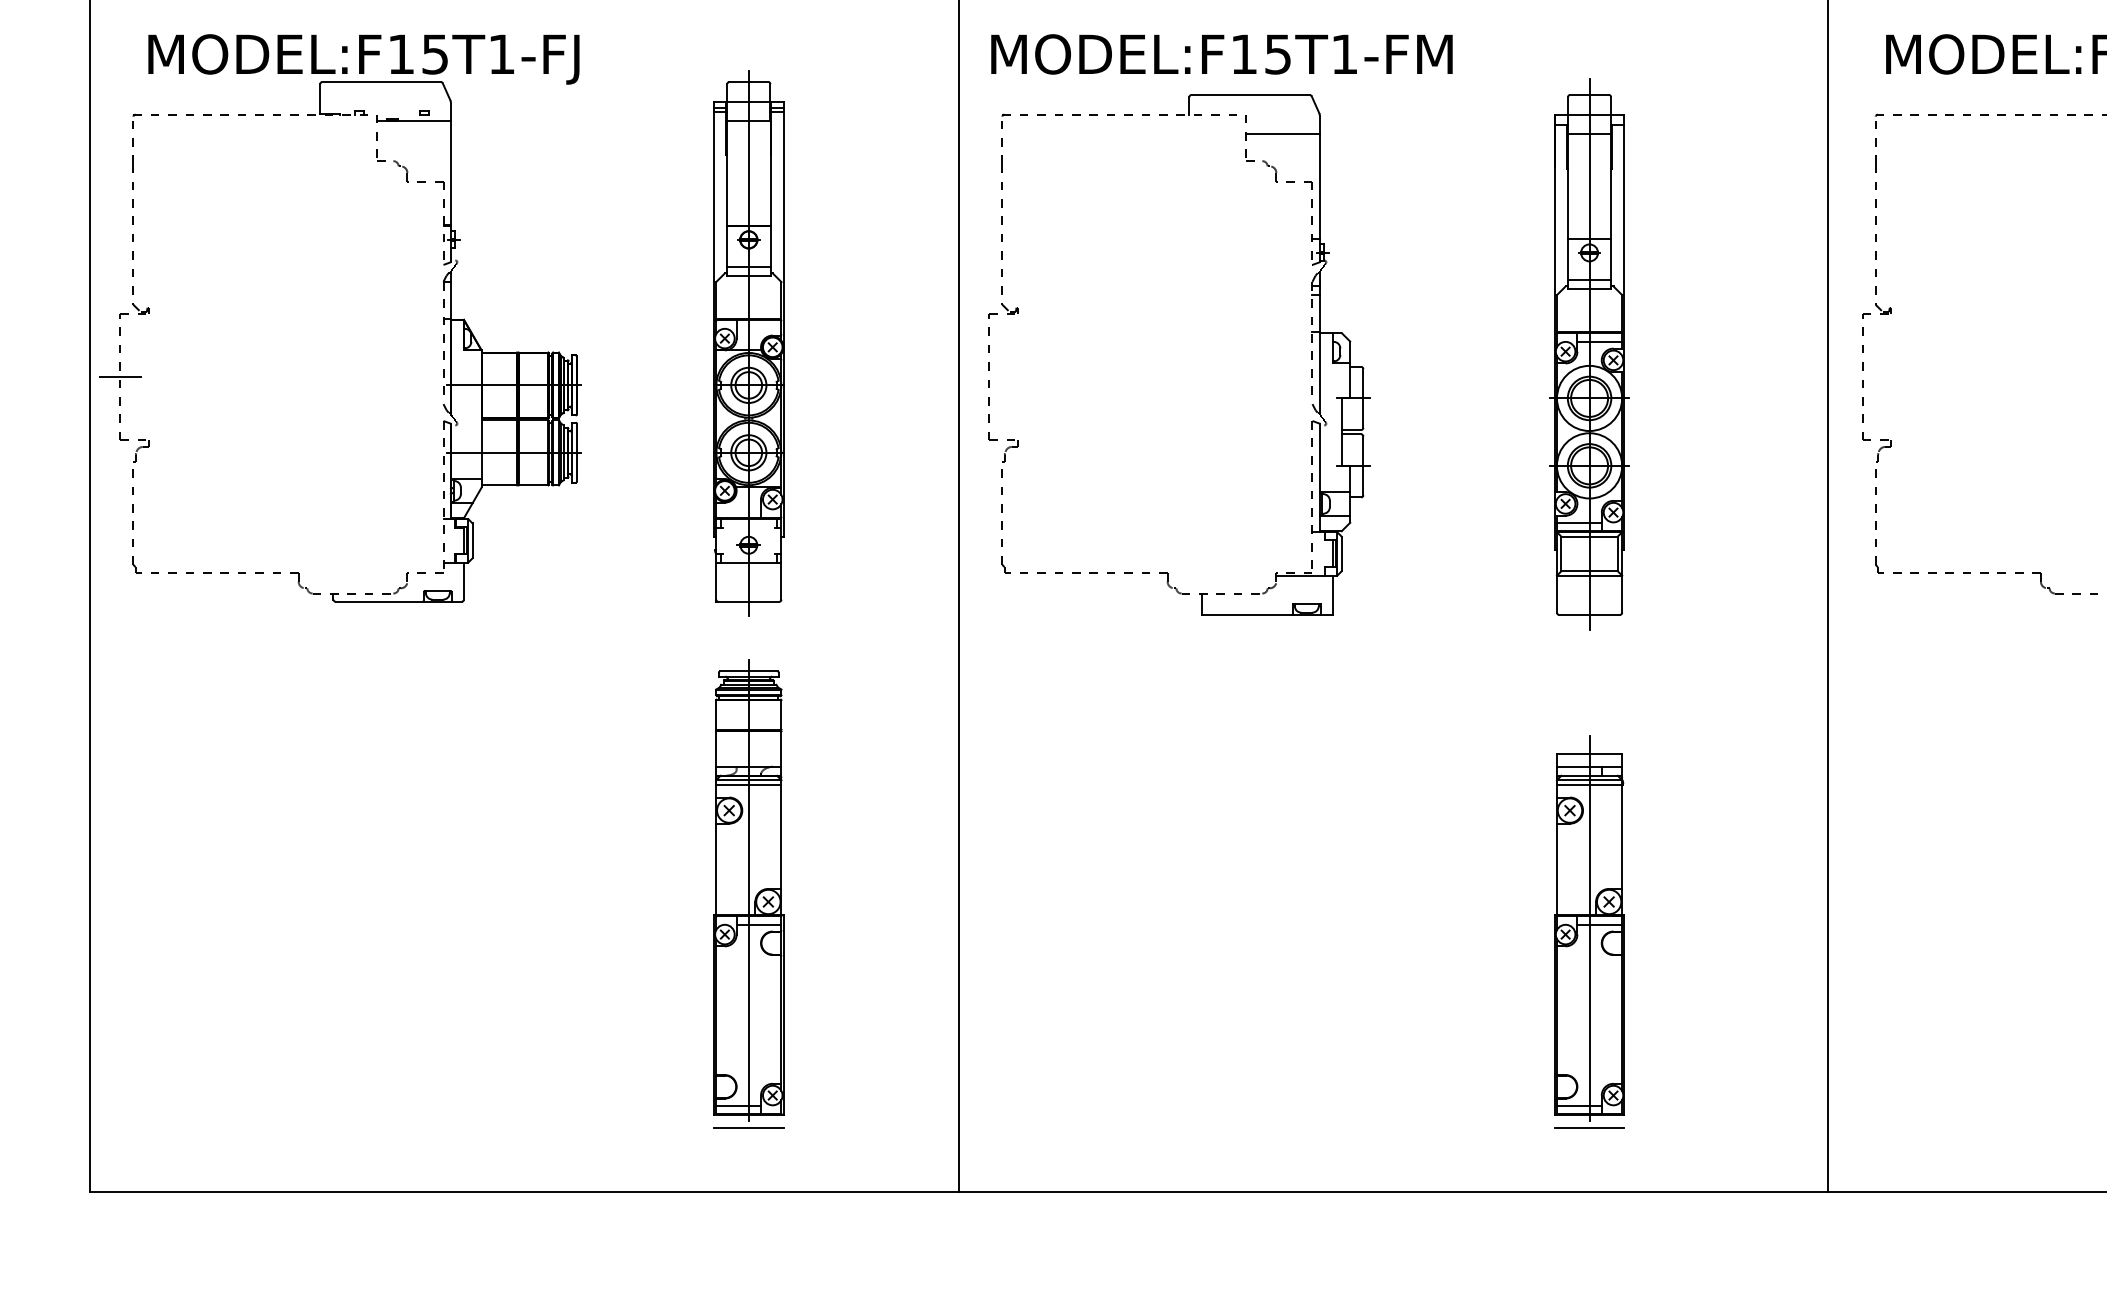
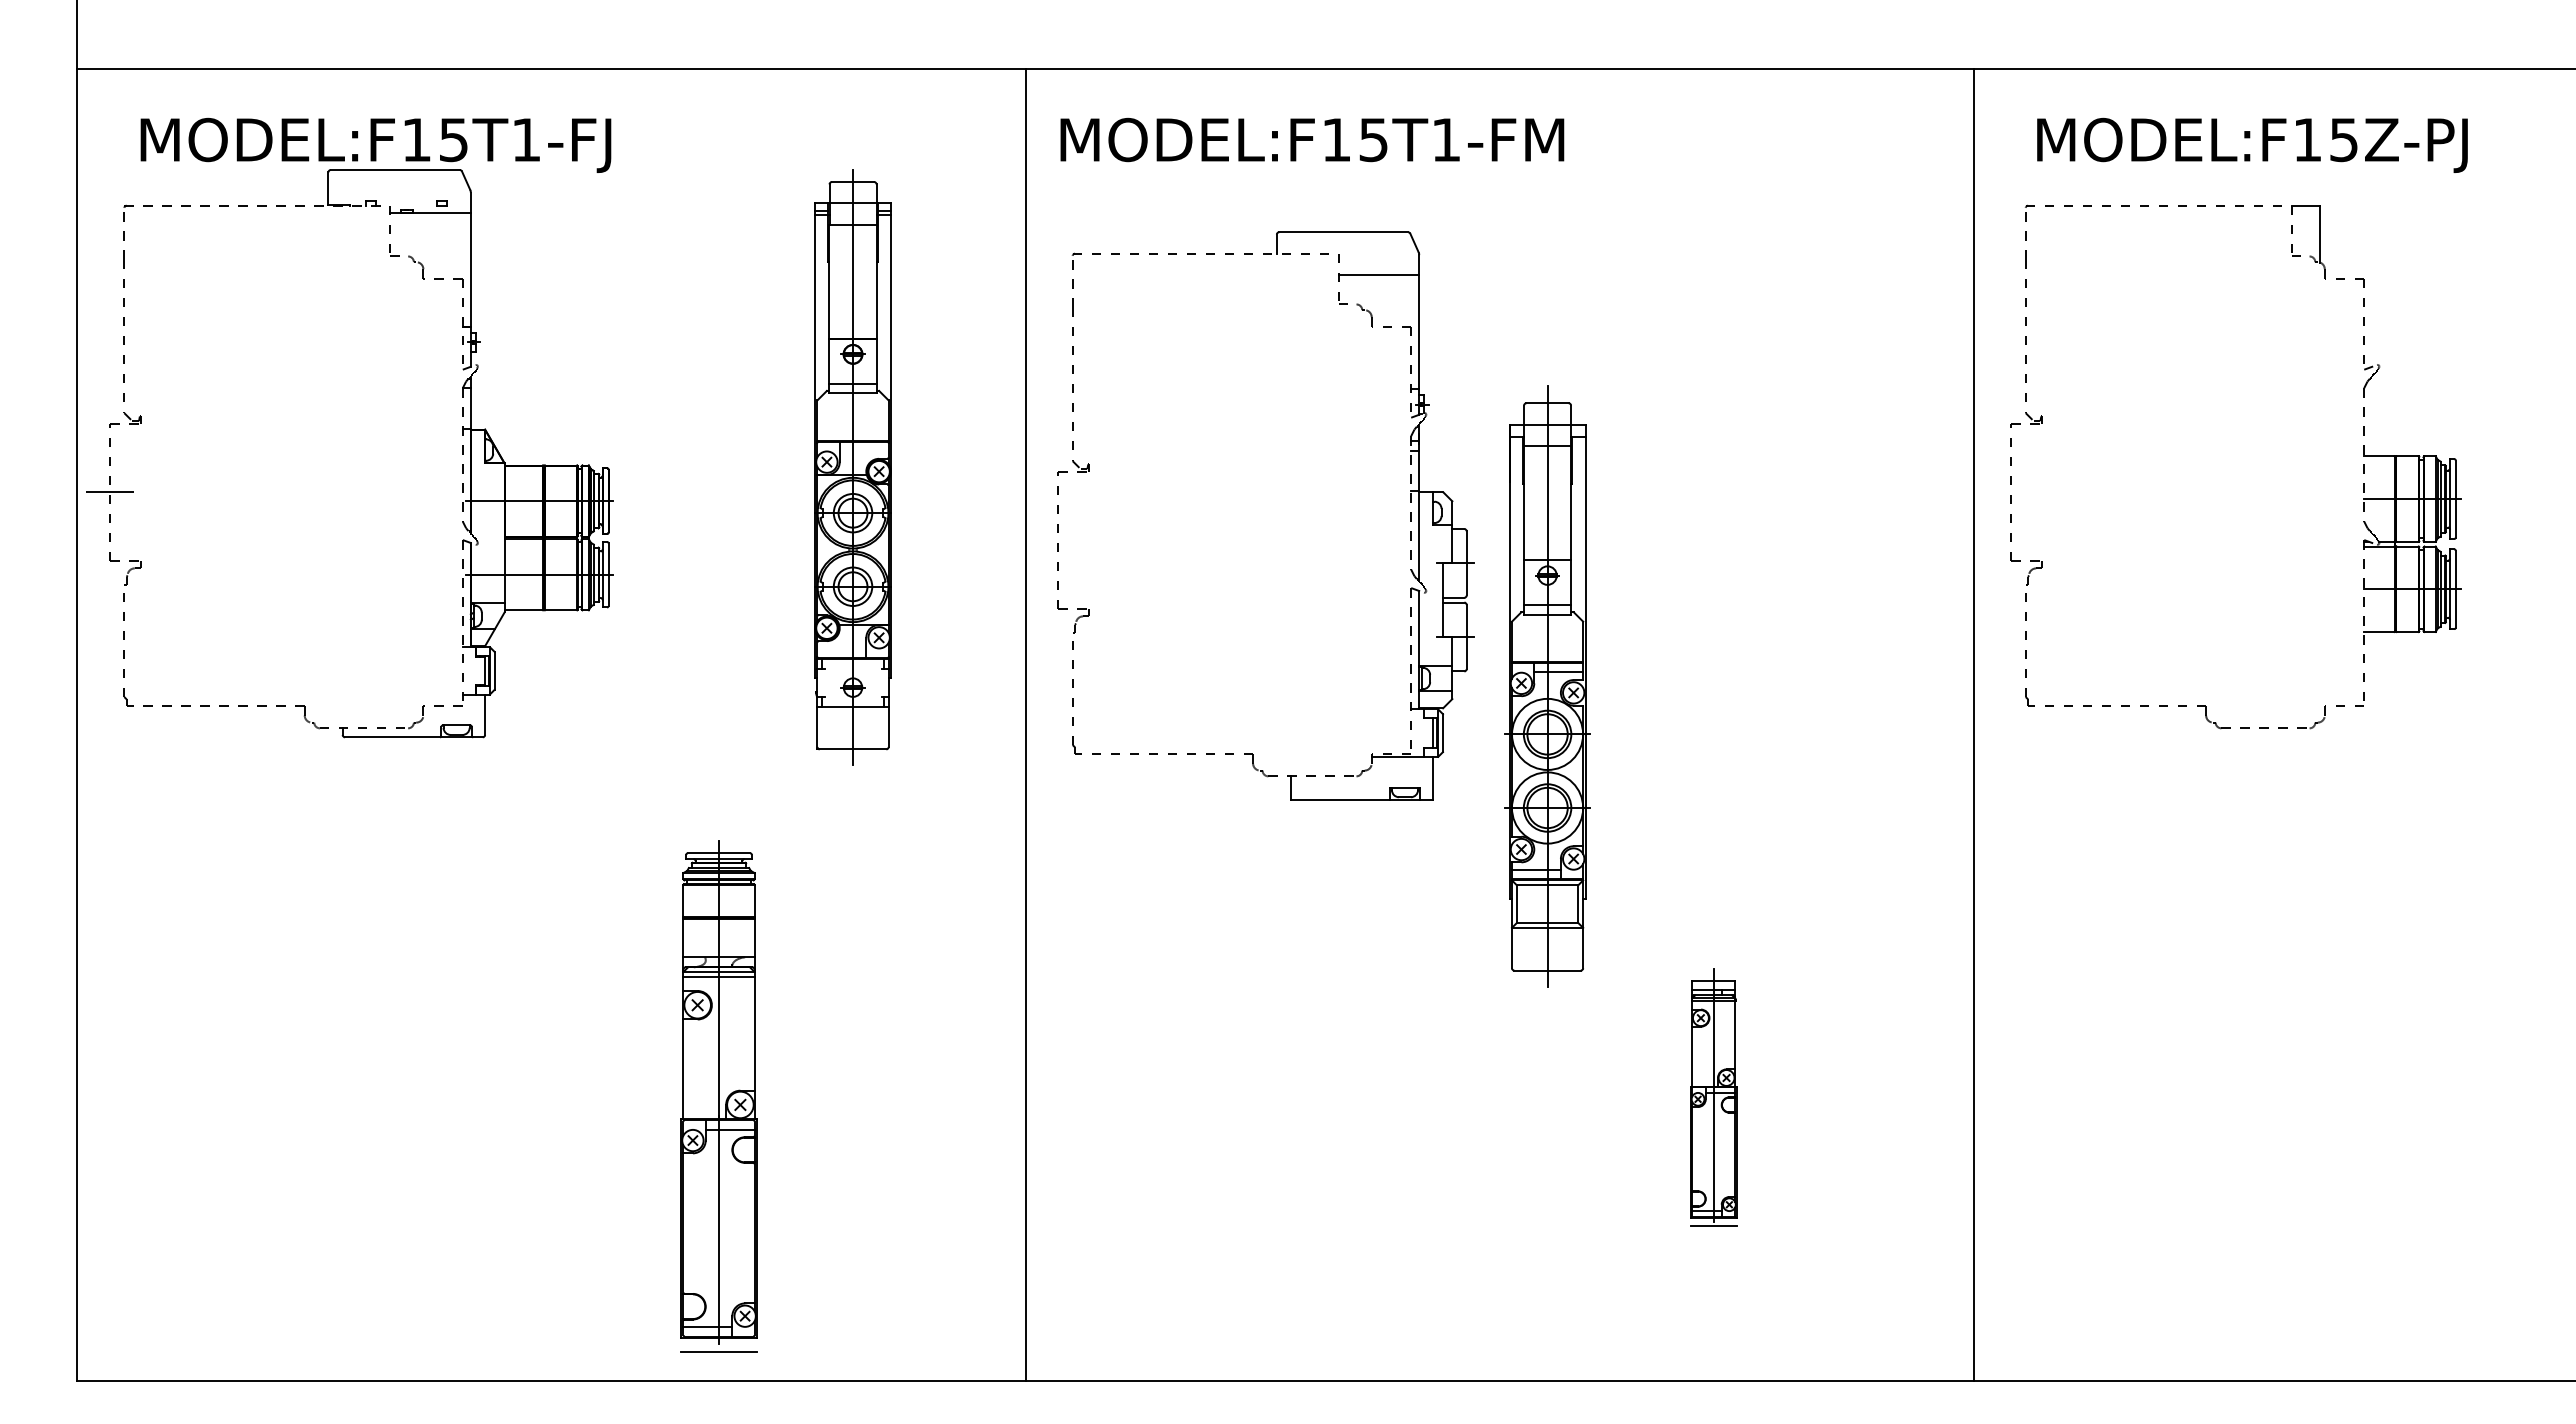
part: (748, 343) -> (852, 467), moved
part: (1311, 354) -> (1410, 515), moved
part: (1589, 354) -> (1547, 686), moved
part: (748, 894) -> (718, 1096), moved
part: (1589, 931) -> (1713, 1097), size x0.6

